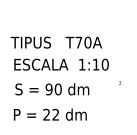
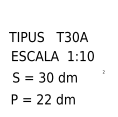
text: (78, 42) -> (67, 36), T70A -> T30A
text: (49, 89) -> (42, 77), 90 -> 30

